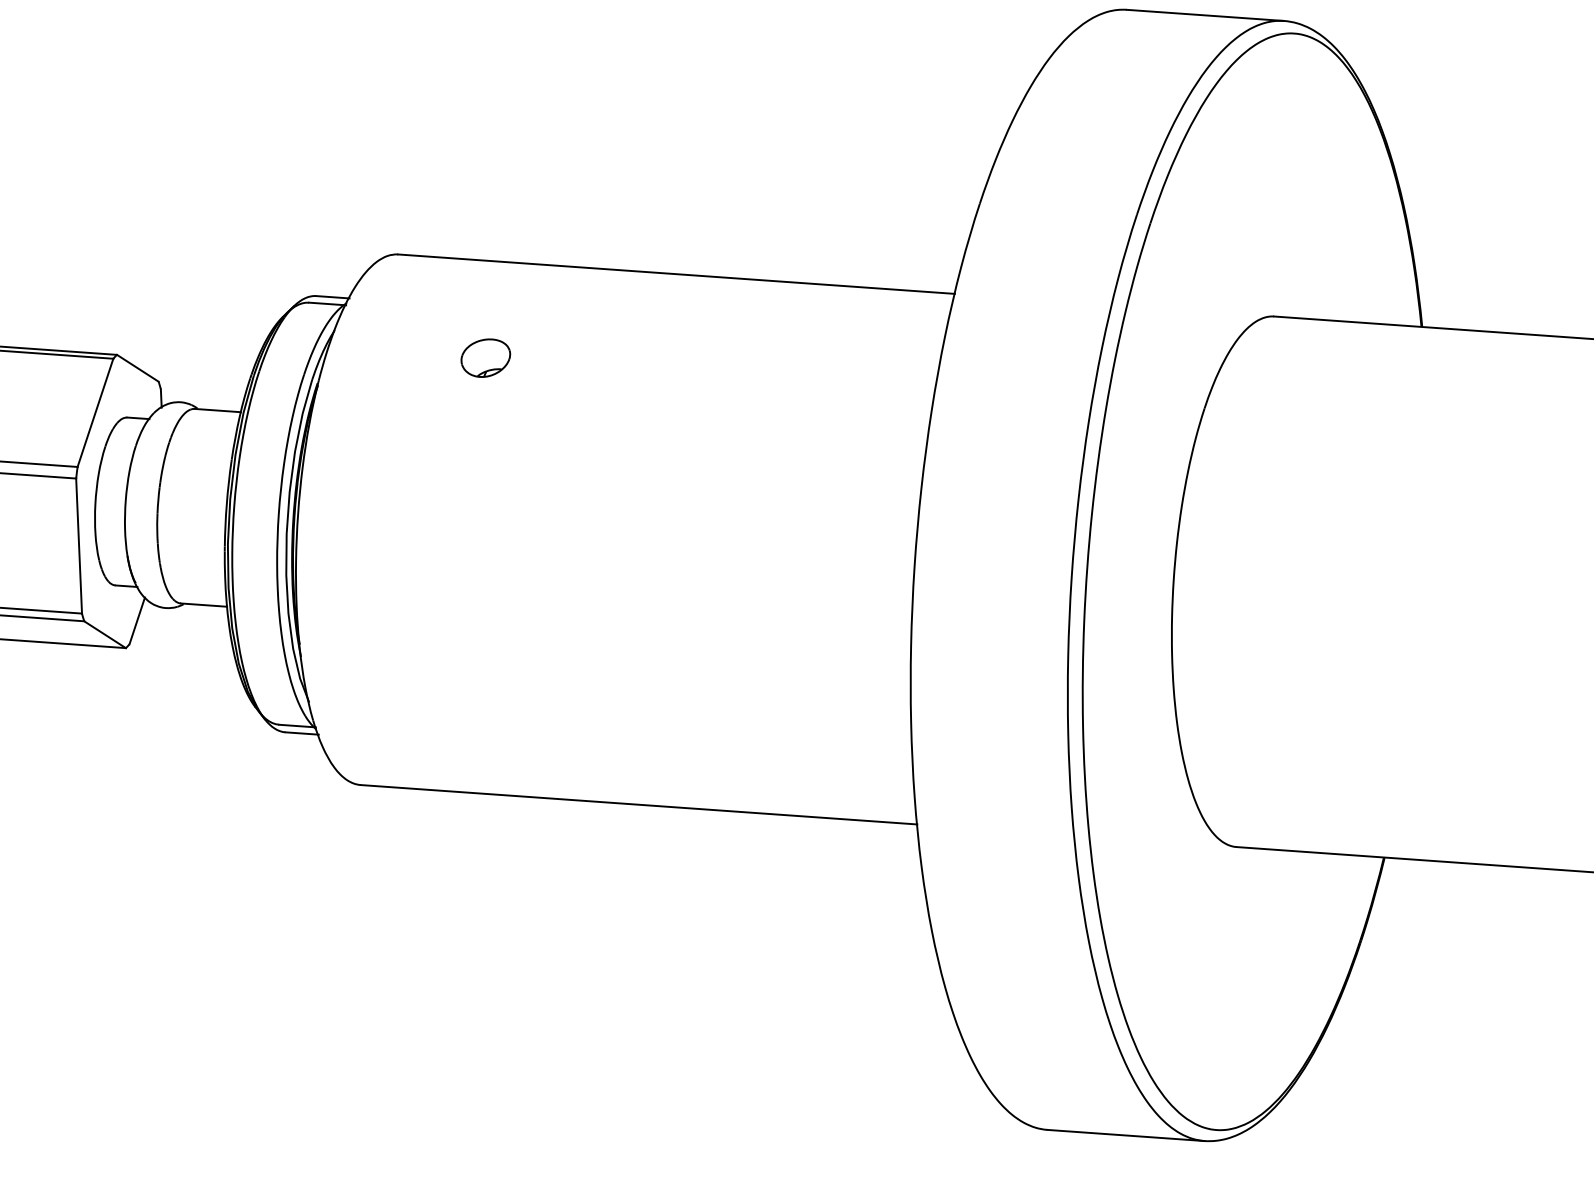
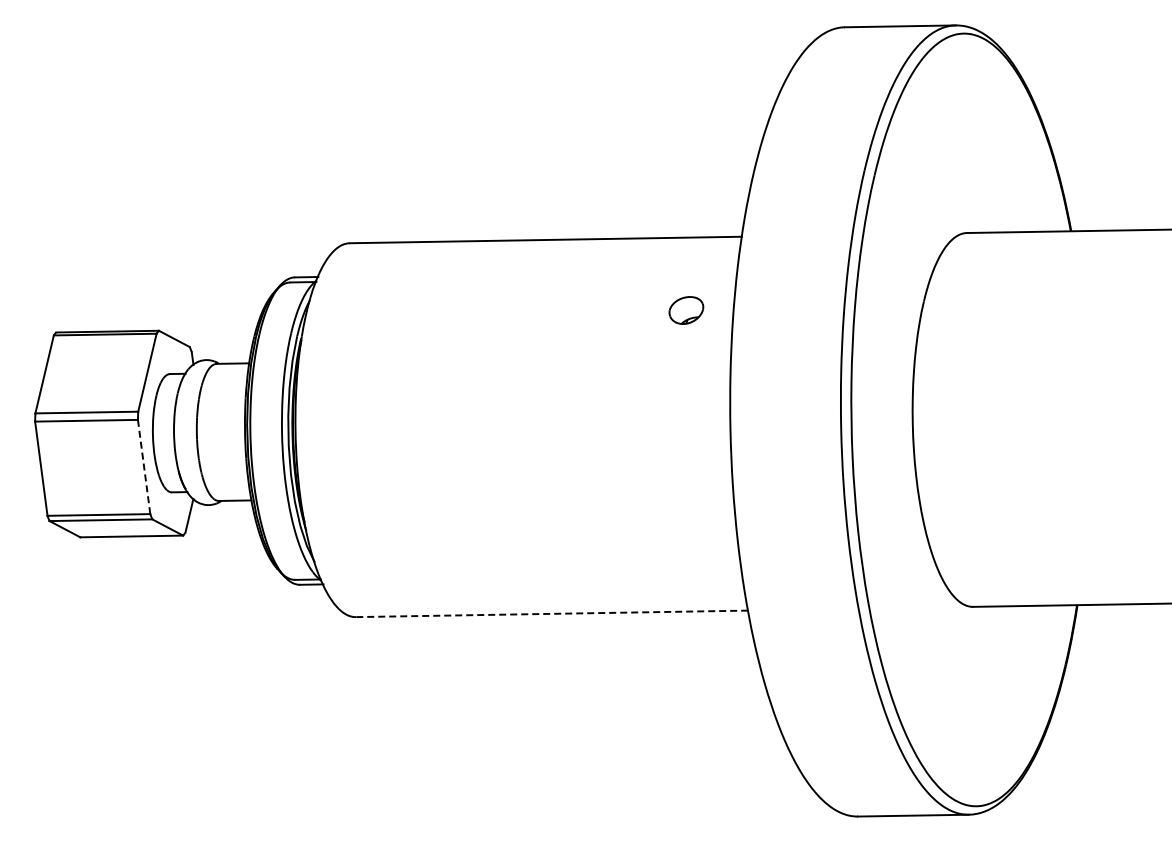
part: (485, 358) -> (686, 310), moved
line: (79, 546) -> (144, 467), solid -> dashed
line: (638, 804) -> (551, 613), solid -> dashed

